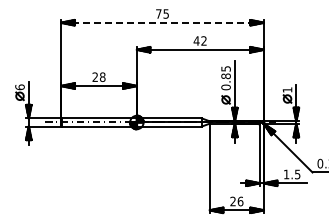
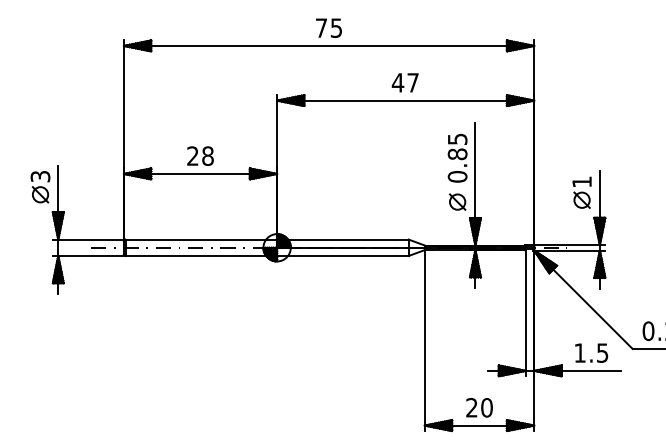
line: (163, 22) -> (330, 45), dashed -> solid
text: (203, 40) -> (411, 81), 42 -> 47
text: (19, 87) -> (39, 176), 6 -> 3
text: (240, 200) -> (486, 405), 26 -> 20

